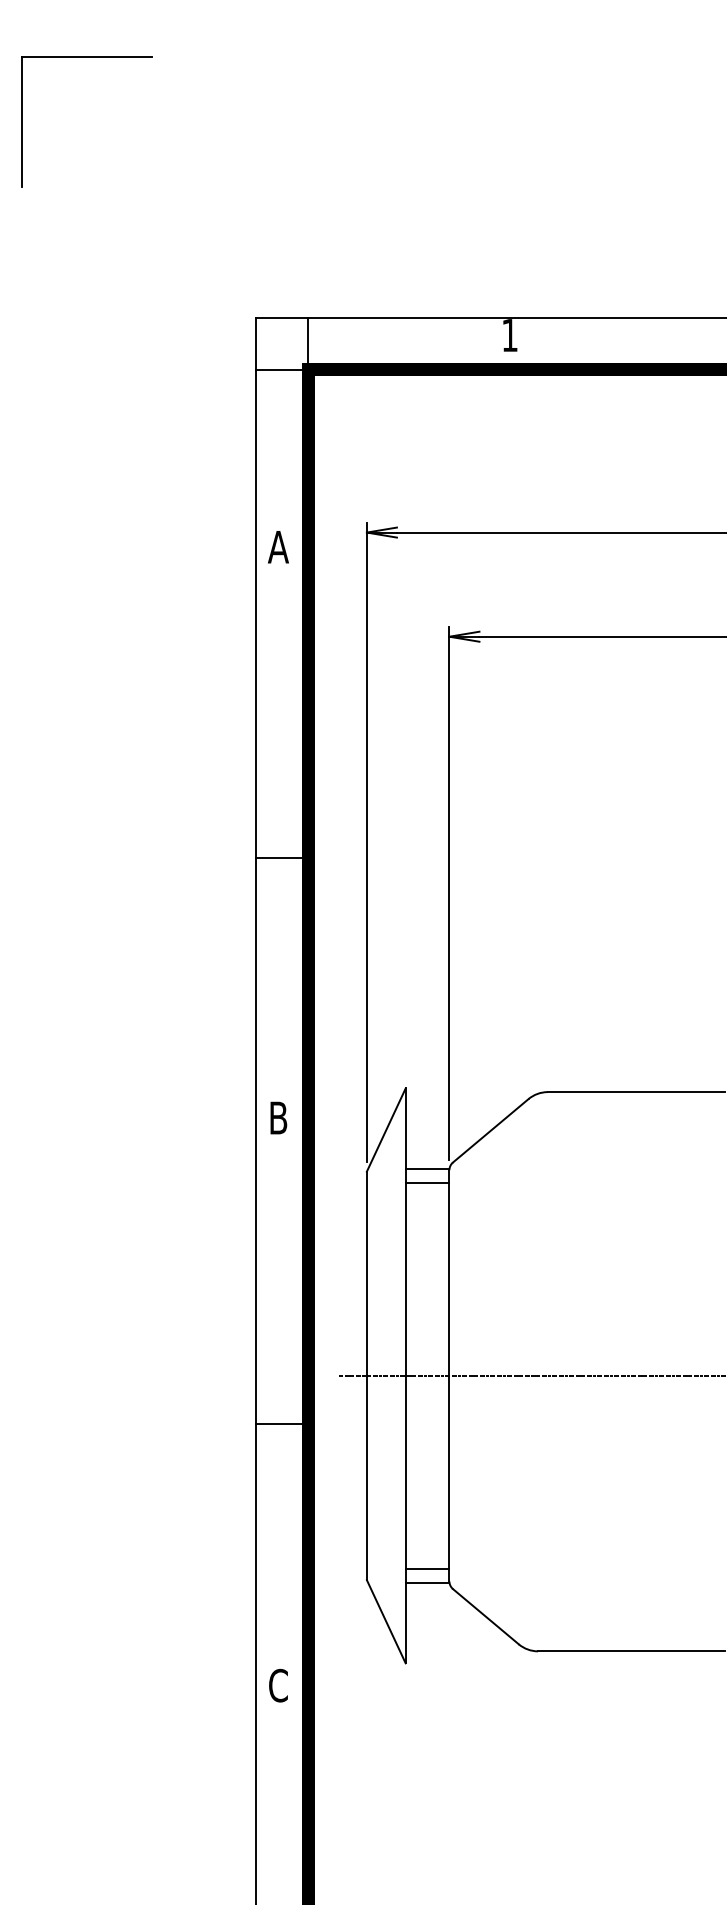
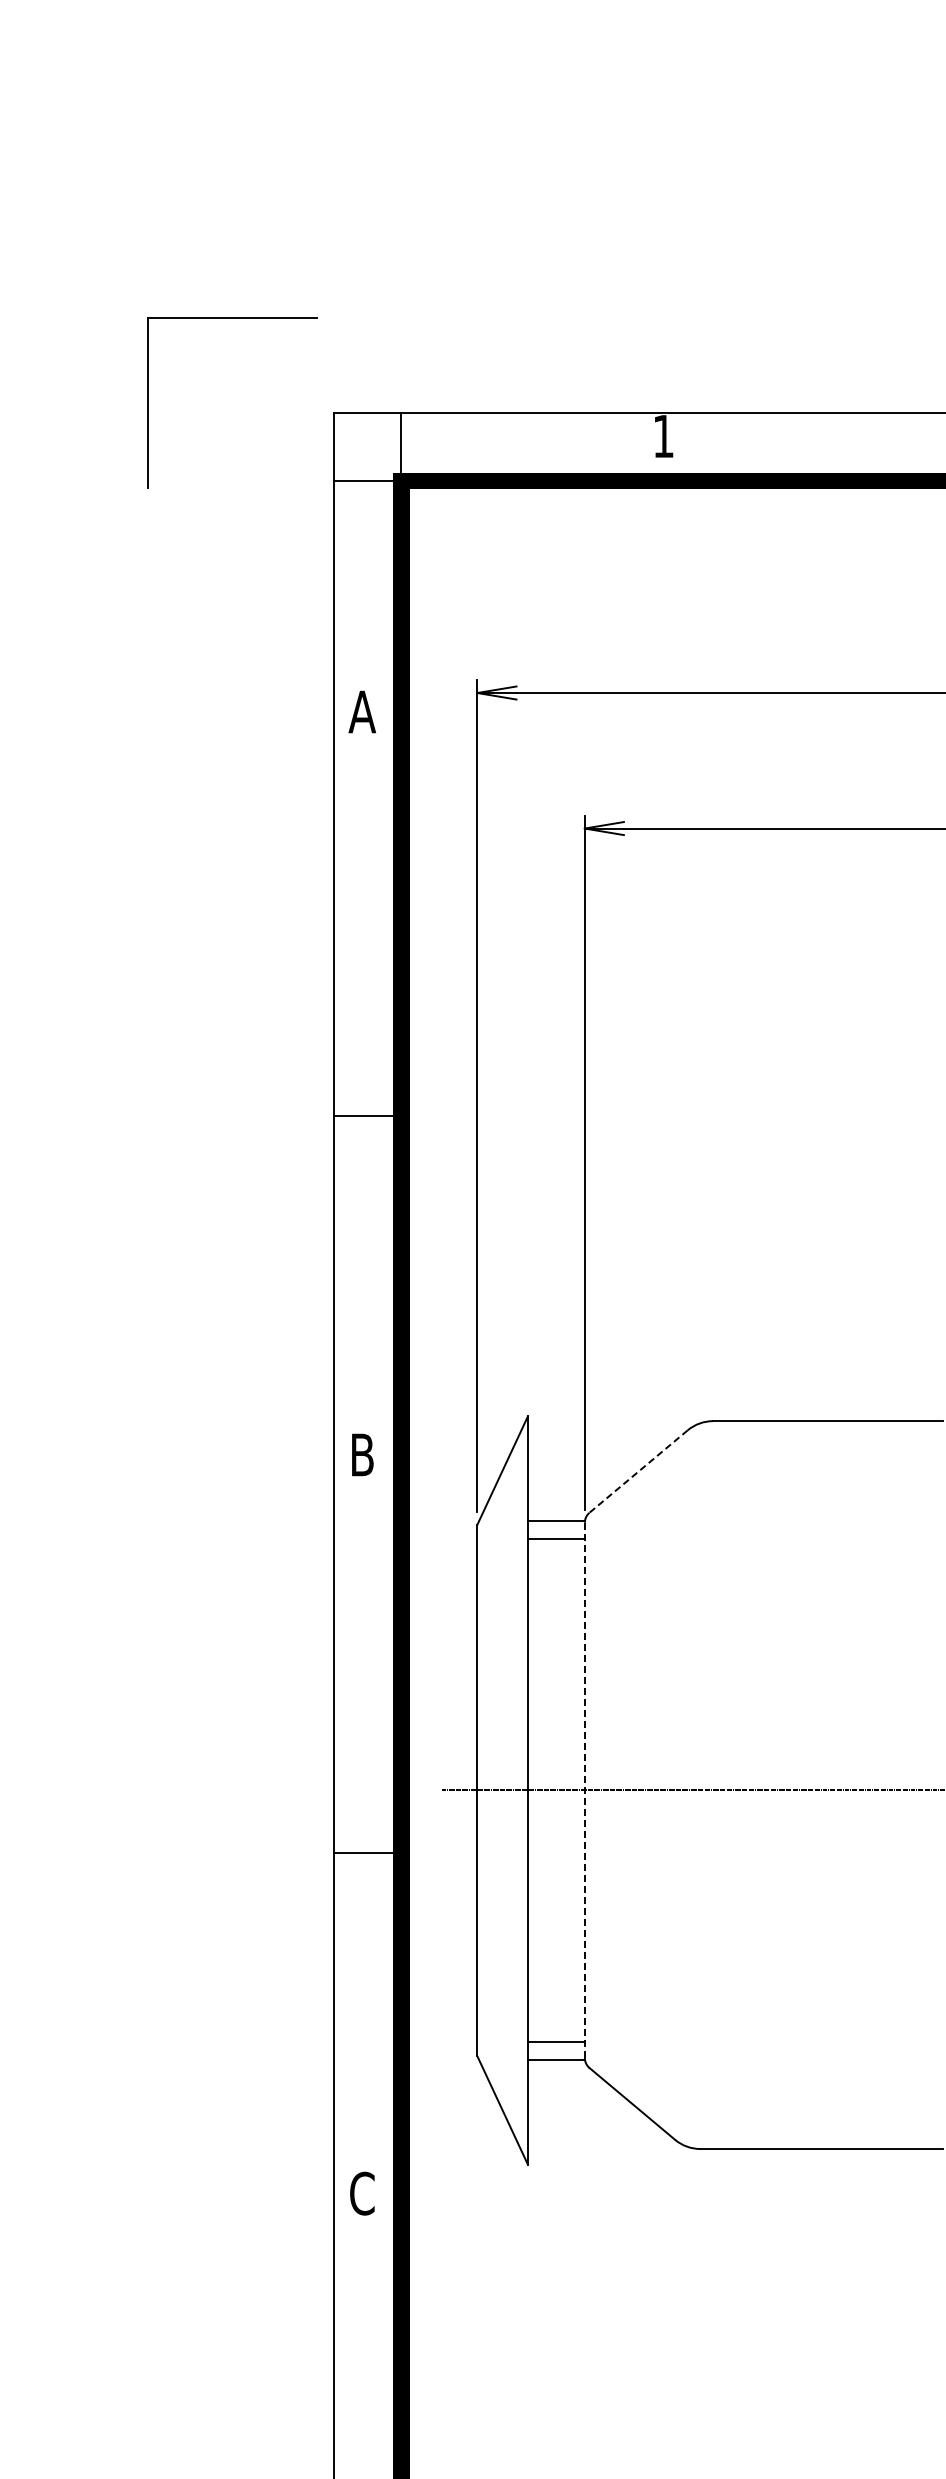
part: (87, 57) -> (232, 318), moved
line: (490, 1130) -> (638, 1471), solid -> dashed
line: (449, 1375) -> (584, 1790), solid -> dashed

